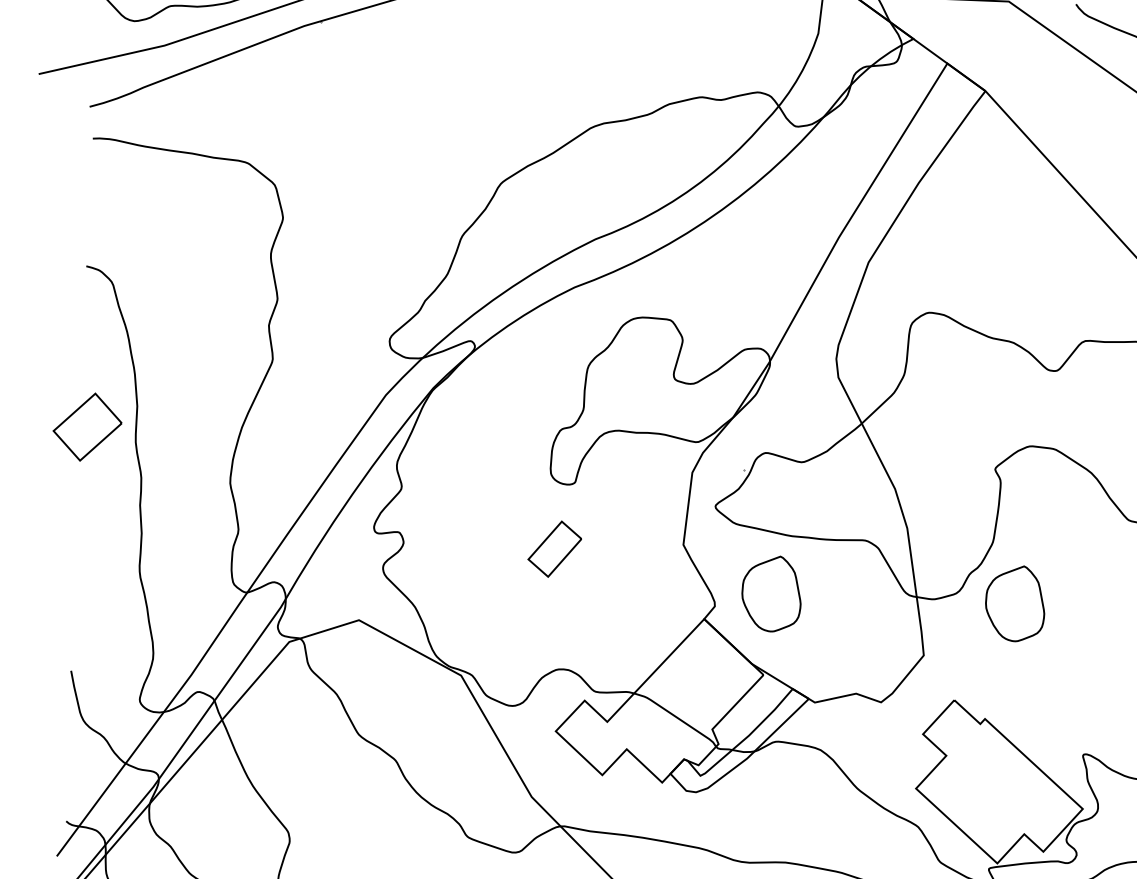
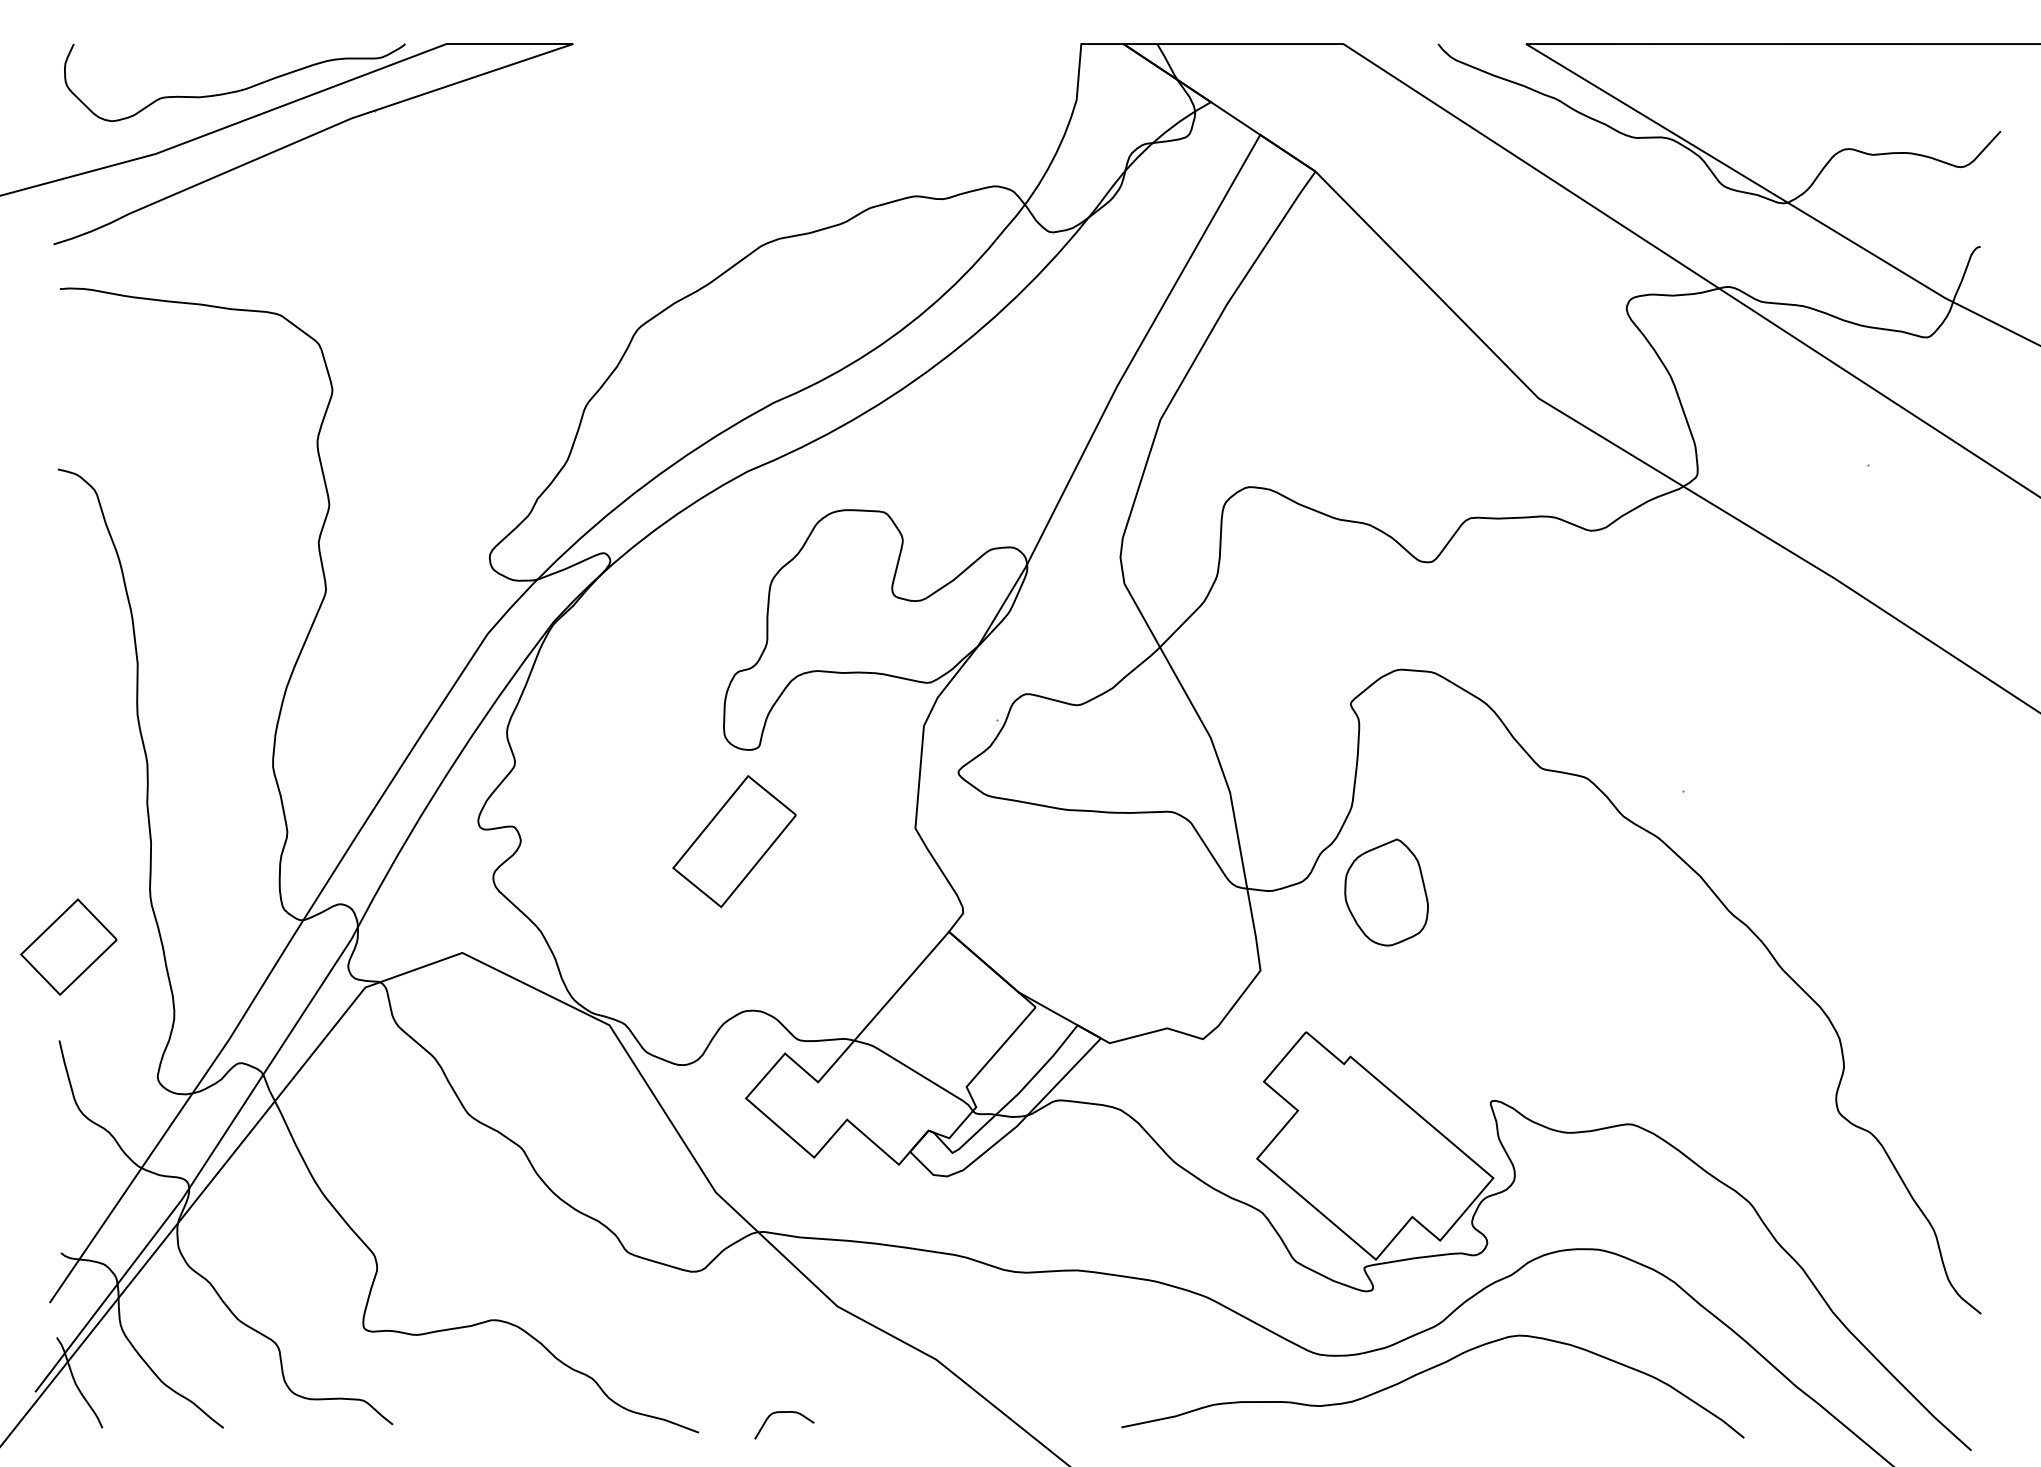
part: (87, 426) -> (68, 946), moved
part: (554, 549) -> (734, 841), size x1.67
part: (771, 593) -> (1042, 892), removed

